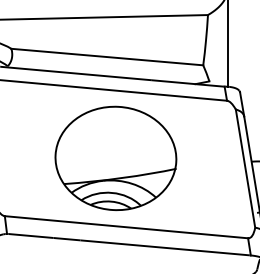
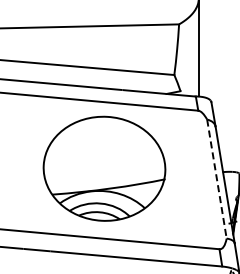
part: (115, 157) -> (104, 167), moved
line: (245, 168) -> (216, 178), solid -> dashed

